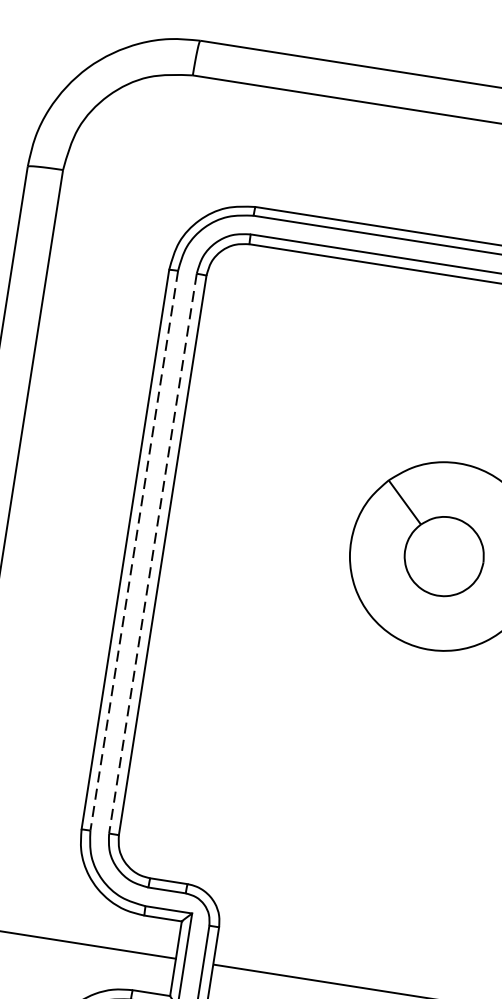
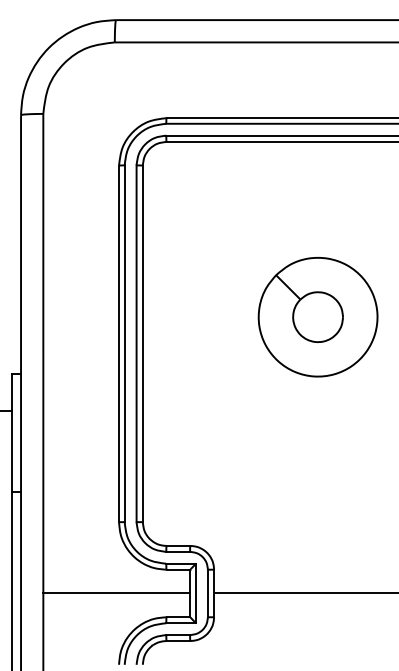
line: (133, 551) -> (124, 344), dashed -> solid
line: (152, 554) -> (136, 344), dashed -> solid

